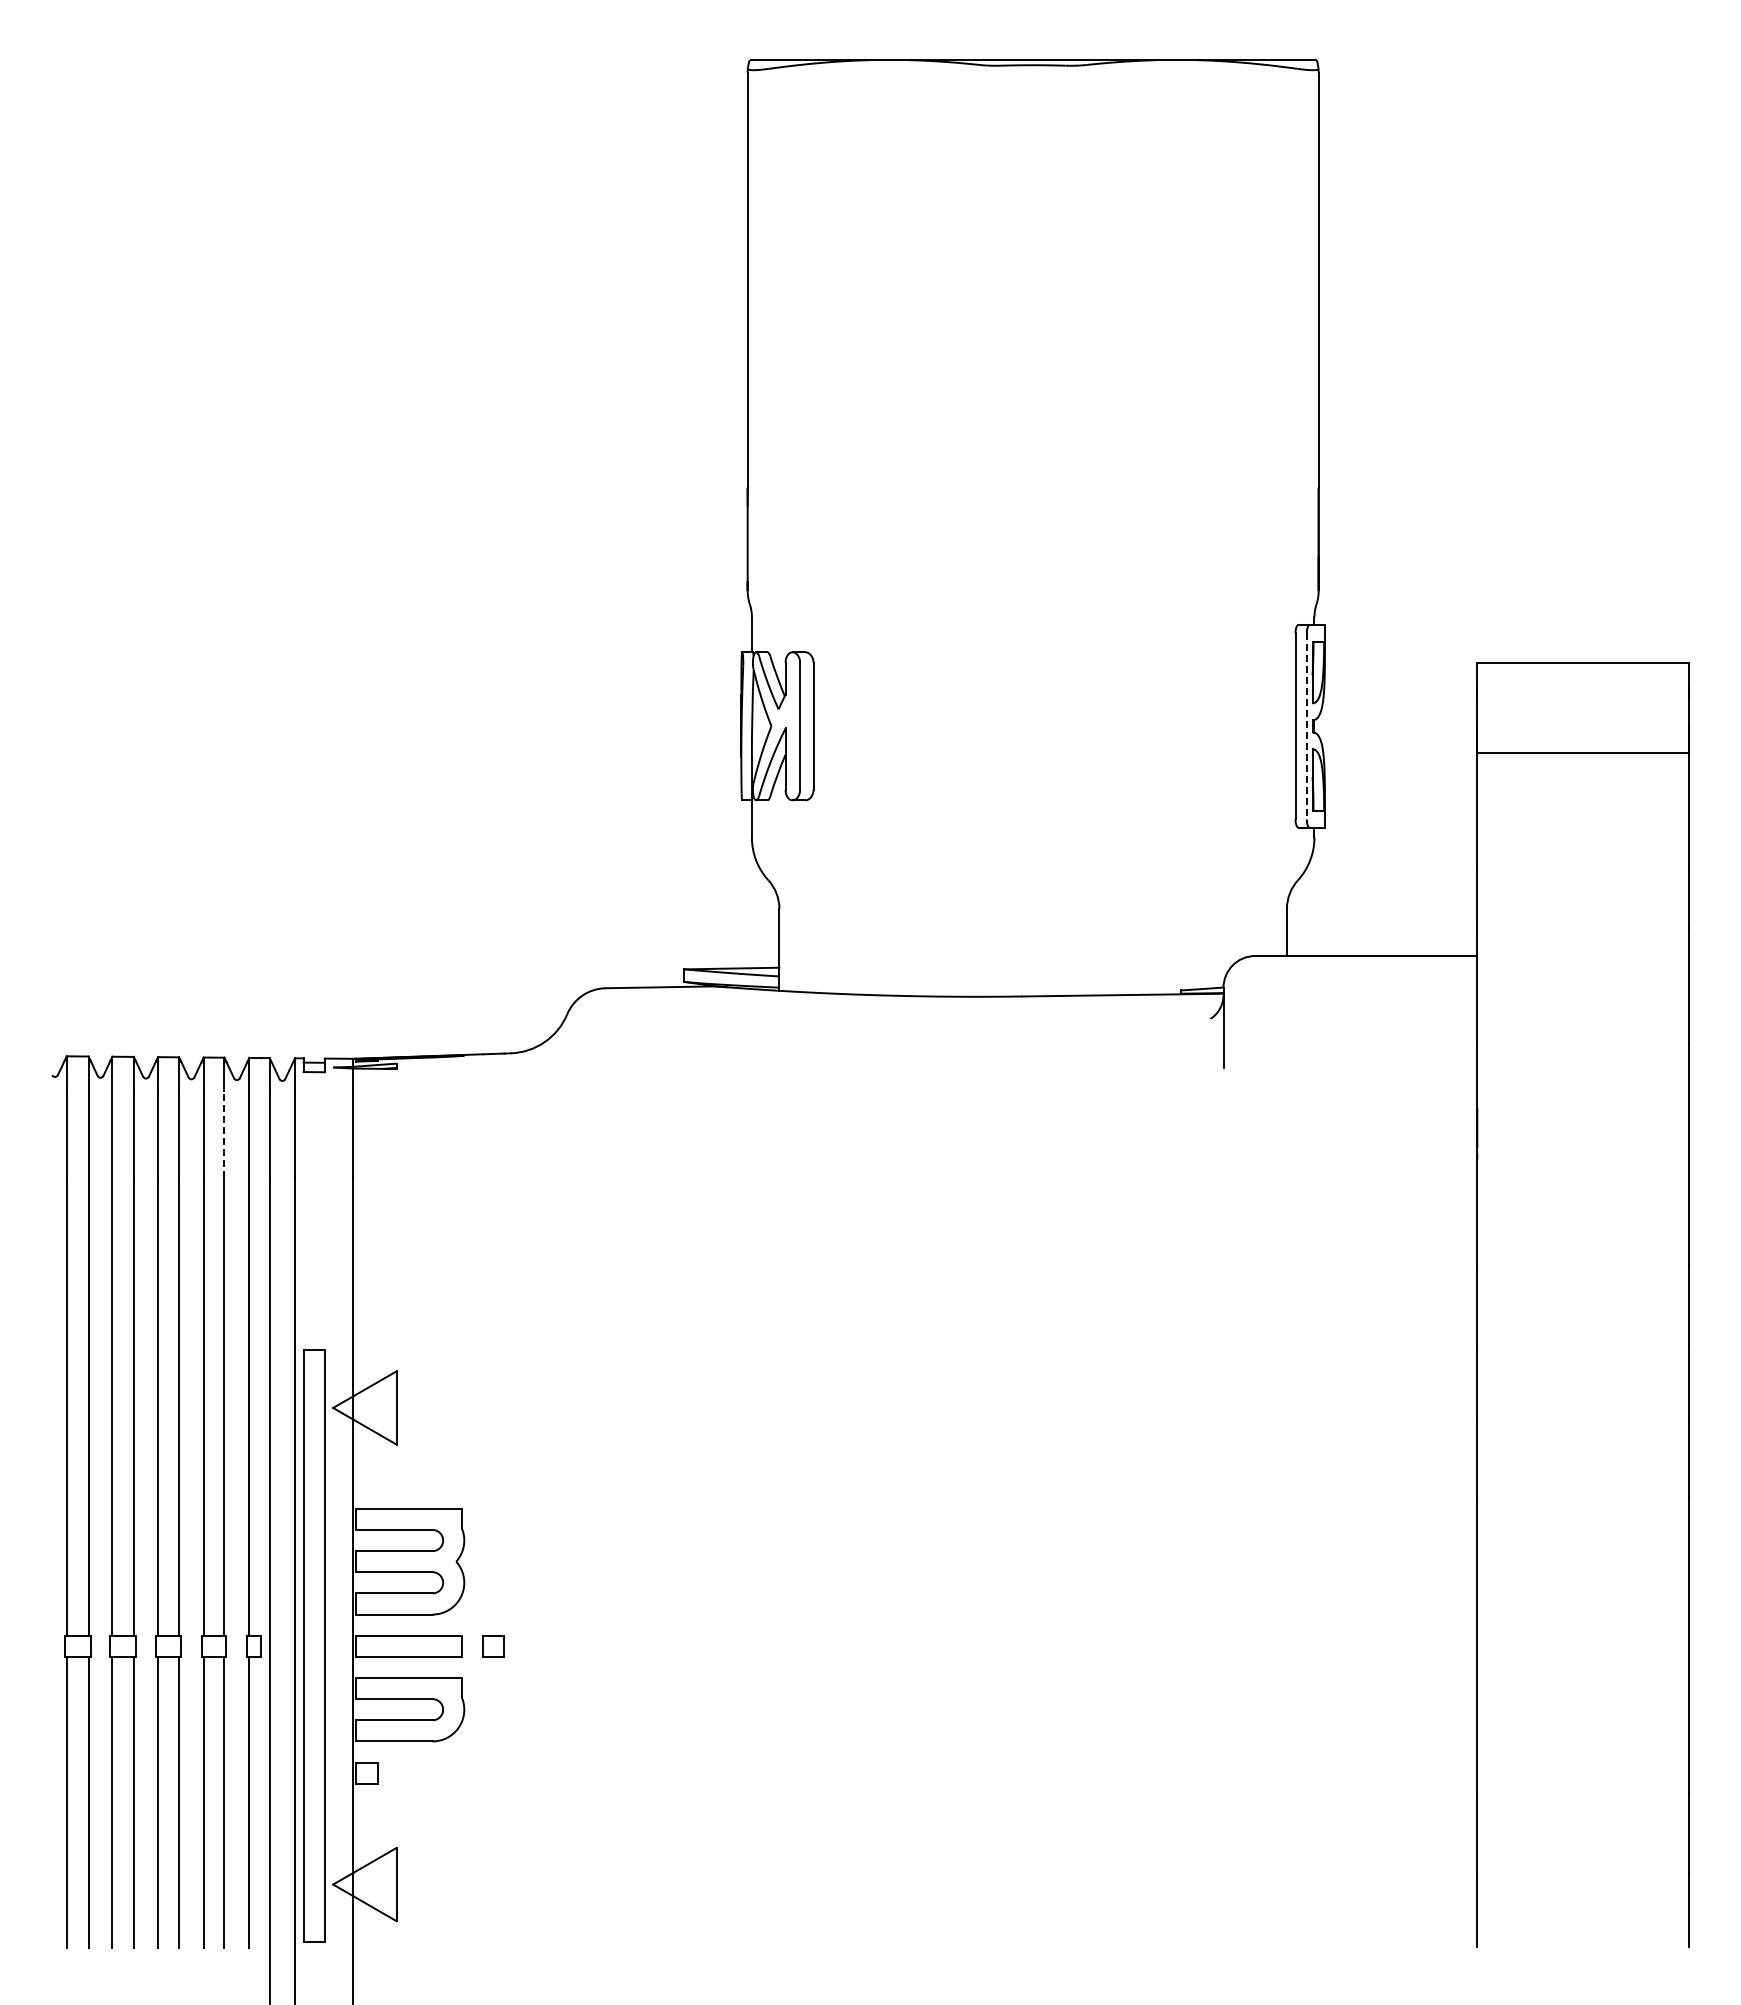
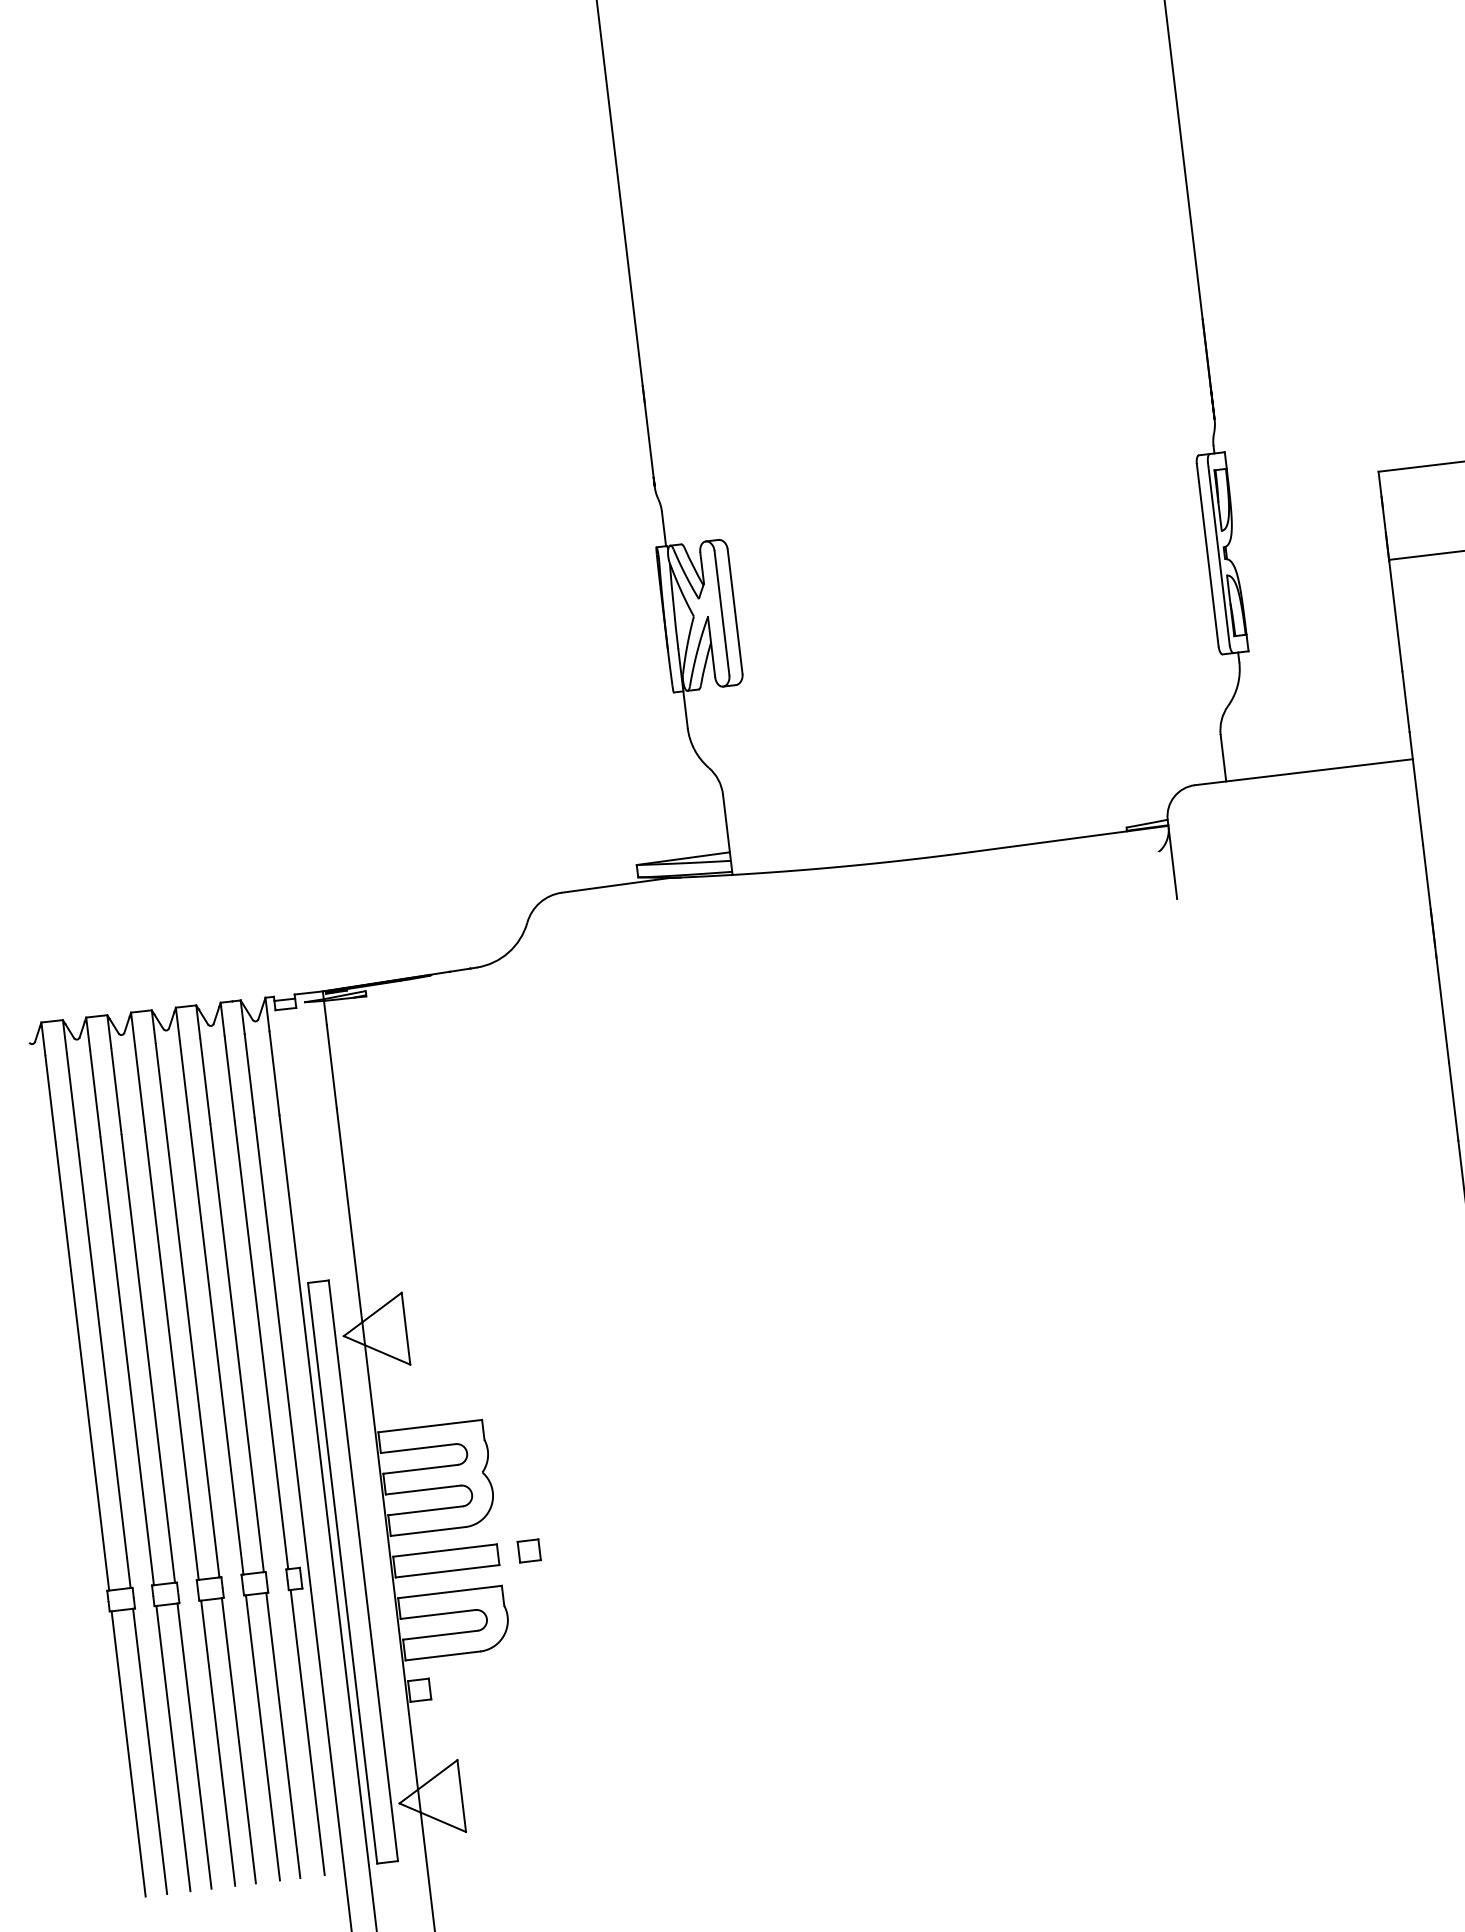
line: (1306, 726) -> (1218, 554), dashed -> solid
line: (224, 1134) -> (205, 1080), dashed -> solid

